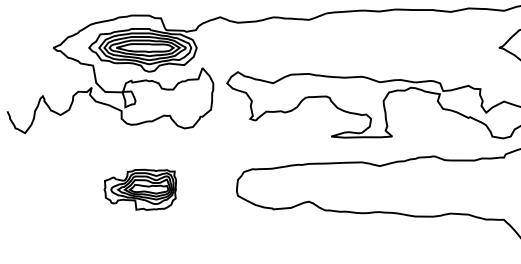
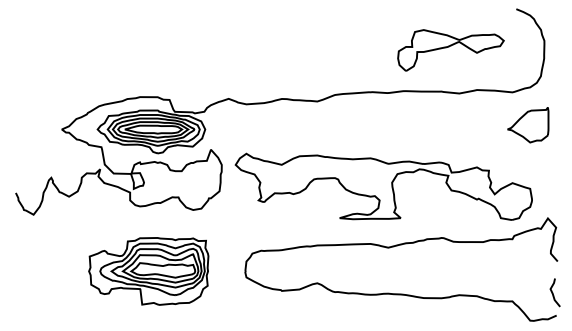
part: (140, 189) -> (148, 271), size x1.67

